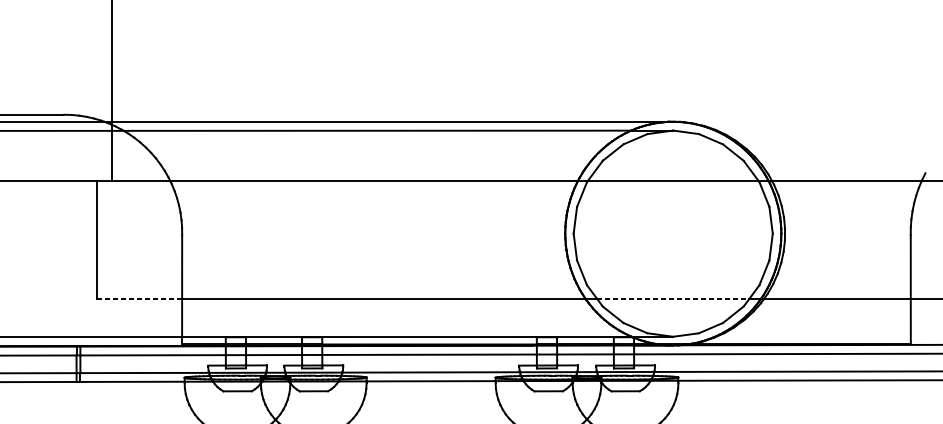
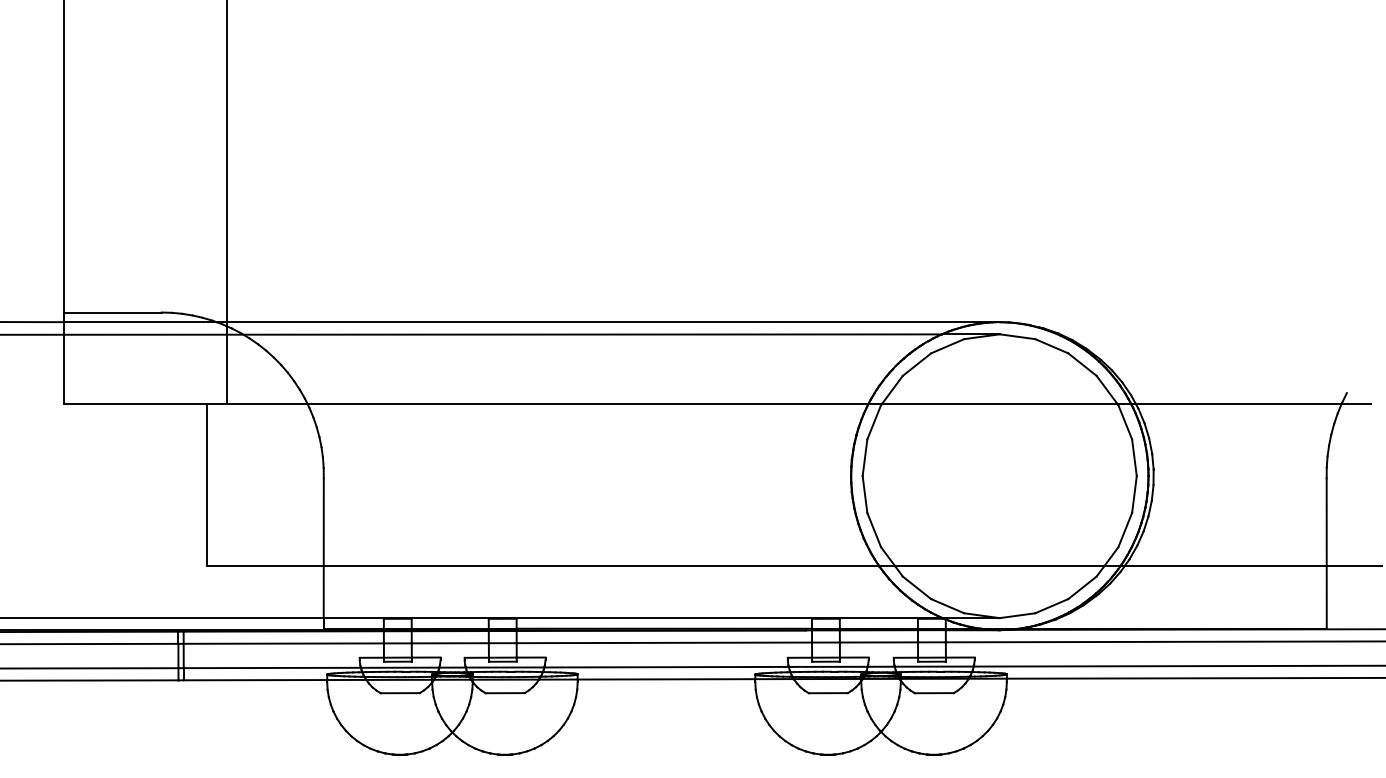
line: (139, 299) -> (265, 566), dashed -> solid
line: (673, 299) -> (999, 566), dashed -> solid

